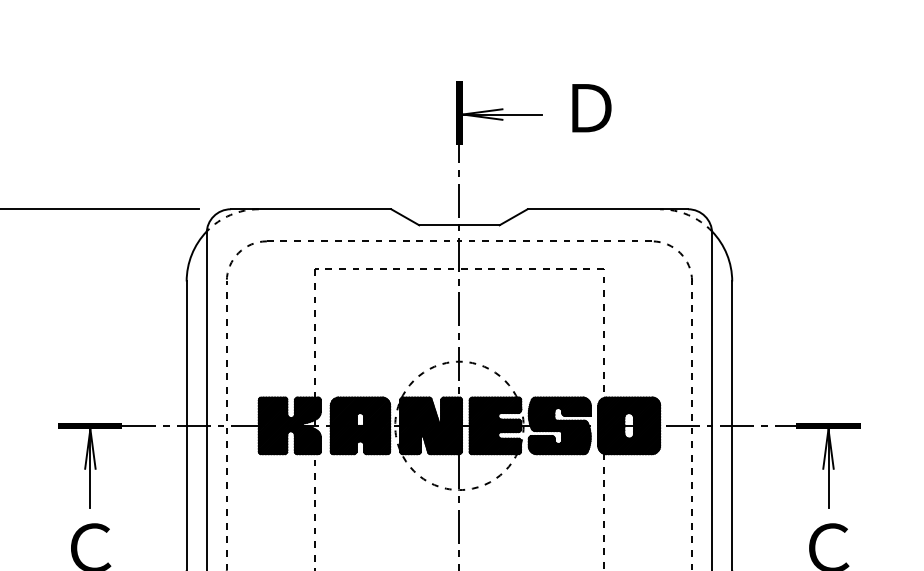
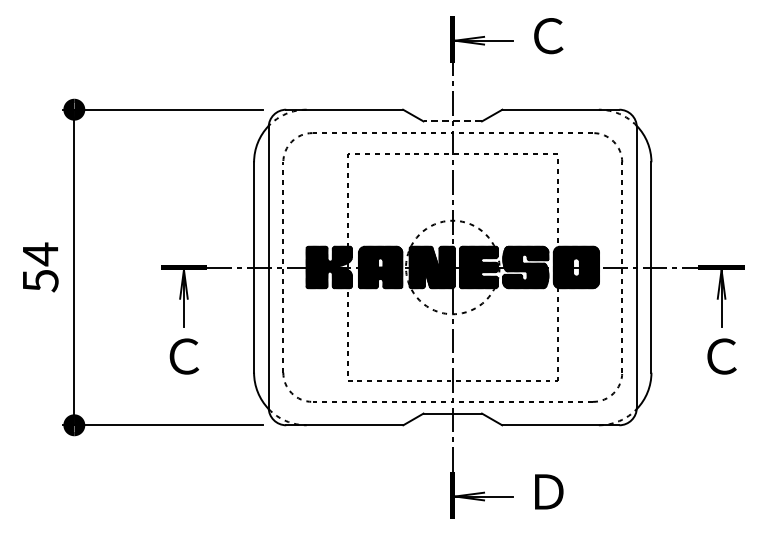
text: (590, 108) -> (548, 36), Ｄ -> Ｃ
line: (459, 225) -> (452, 121), solid -> dashed

